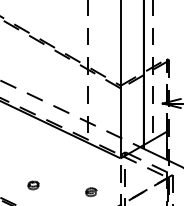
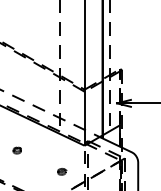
part: (32, 185) -> (16, 150), moved

